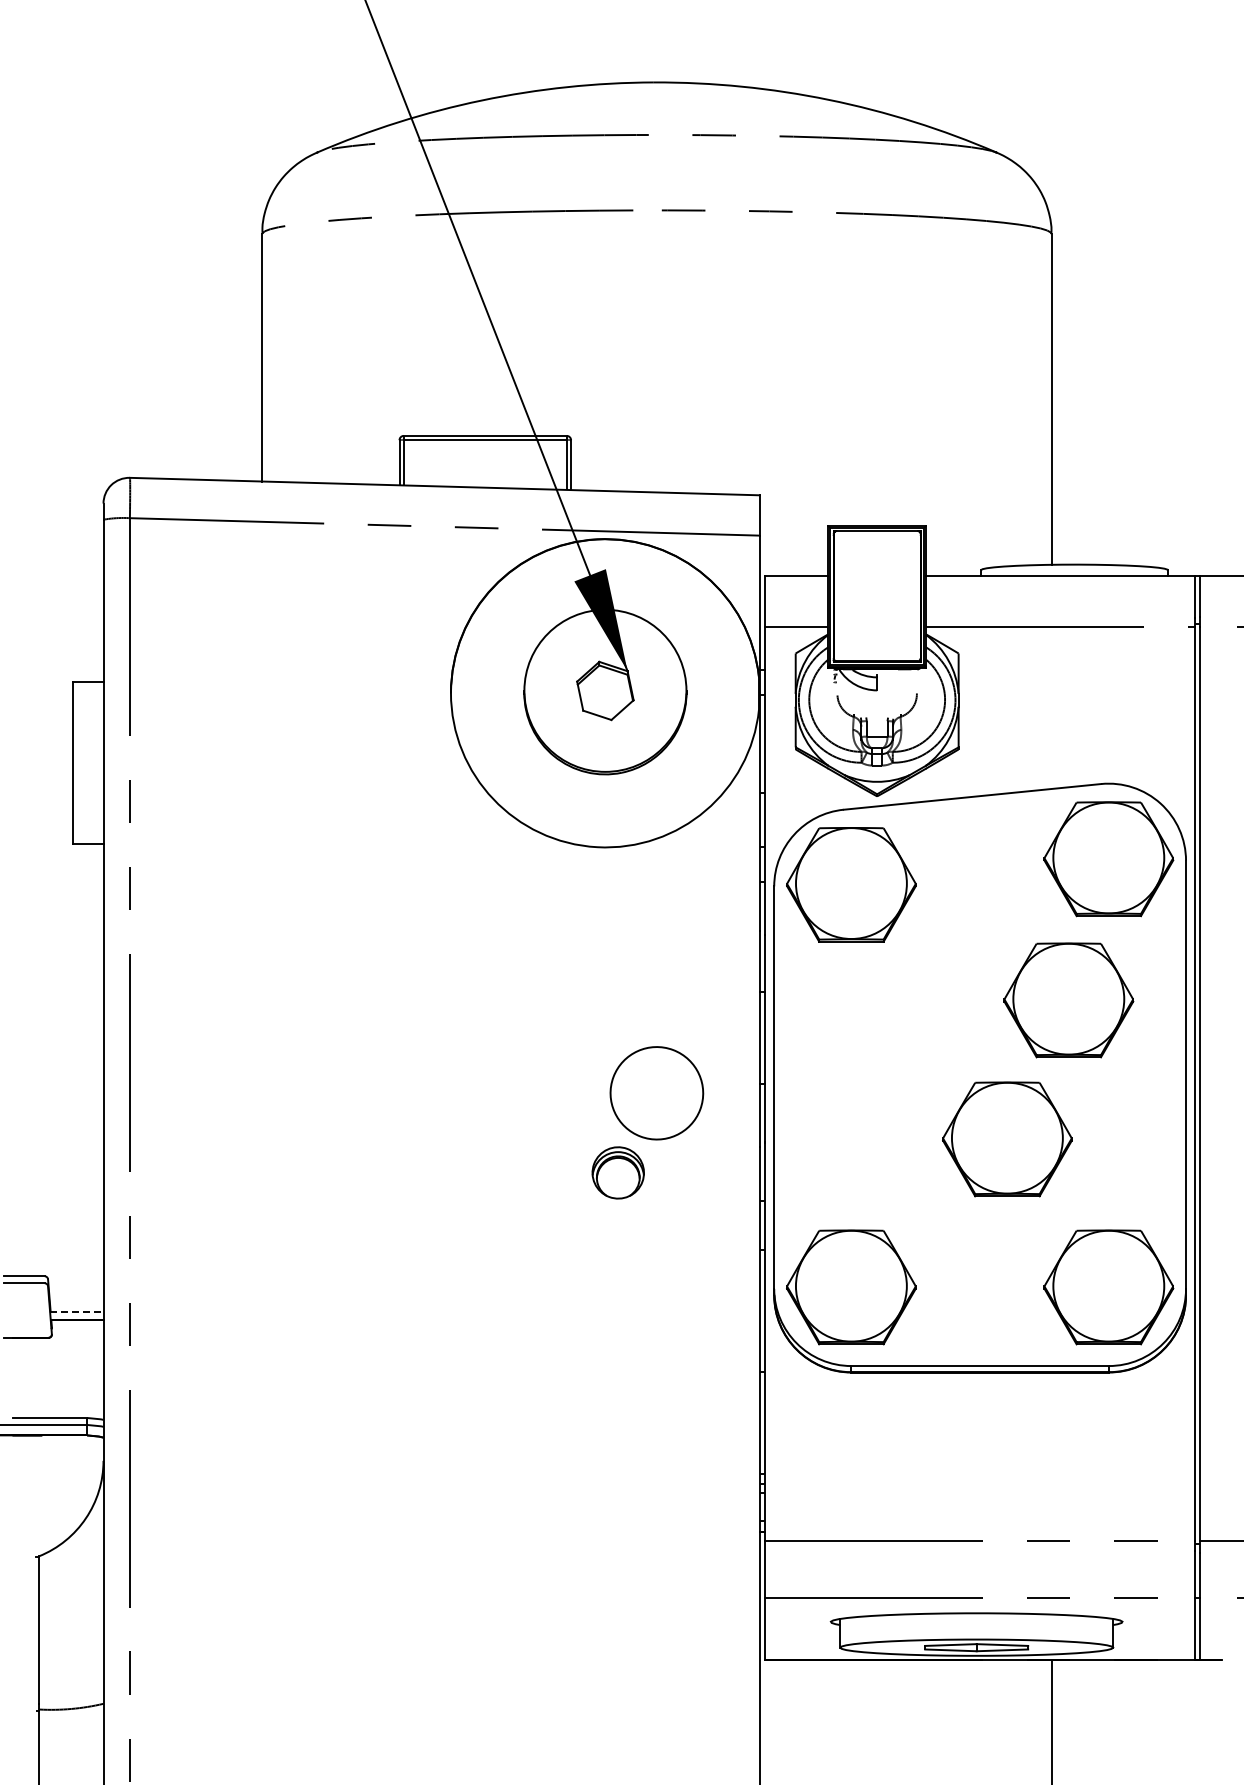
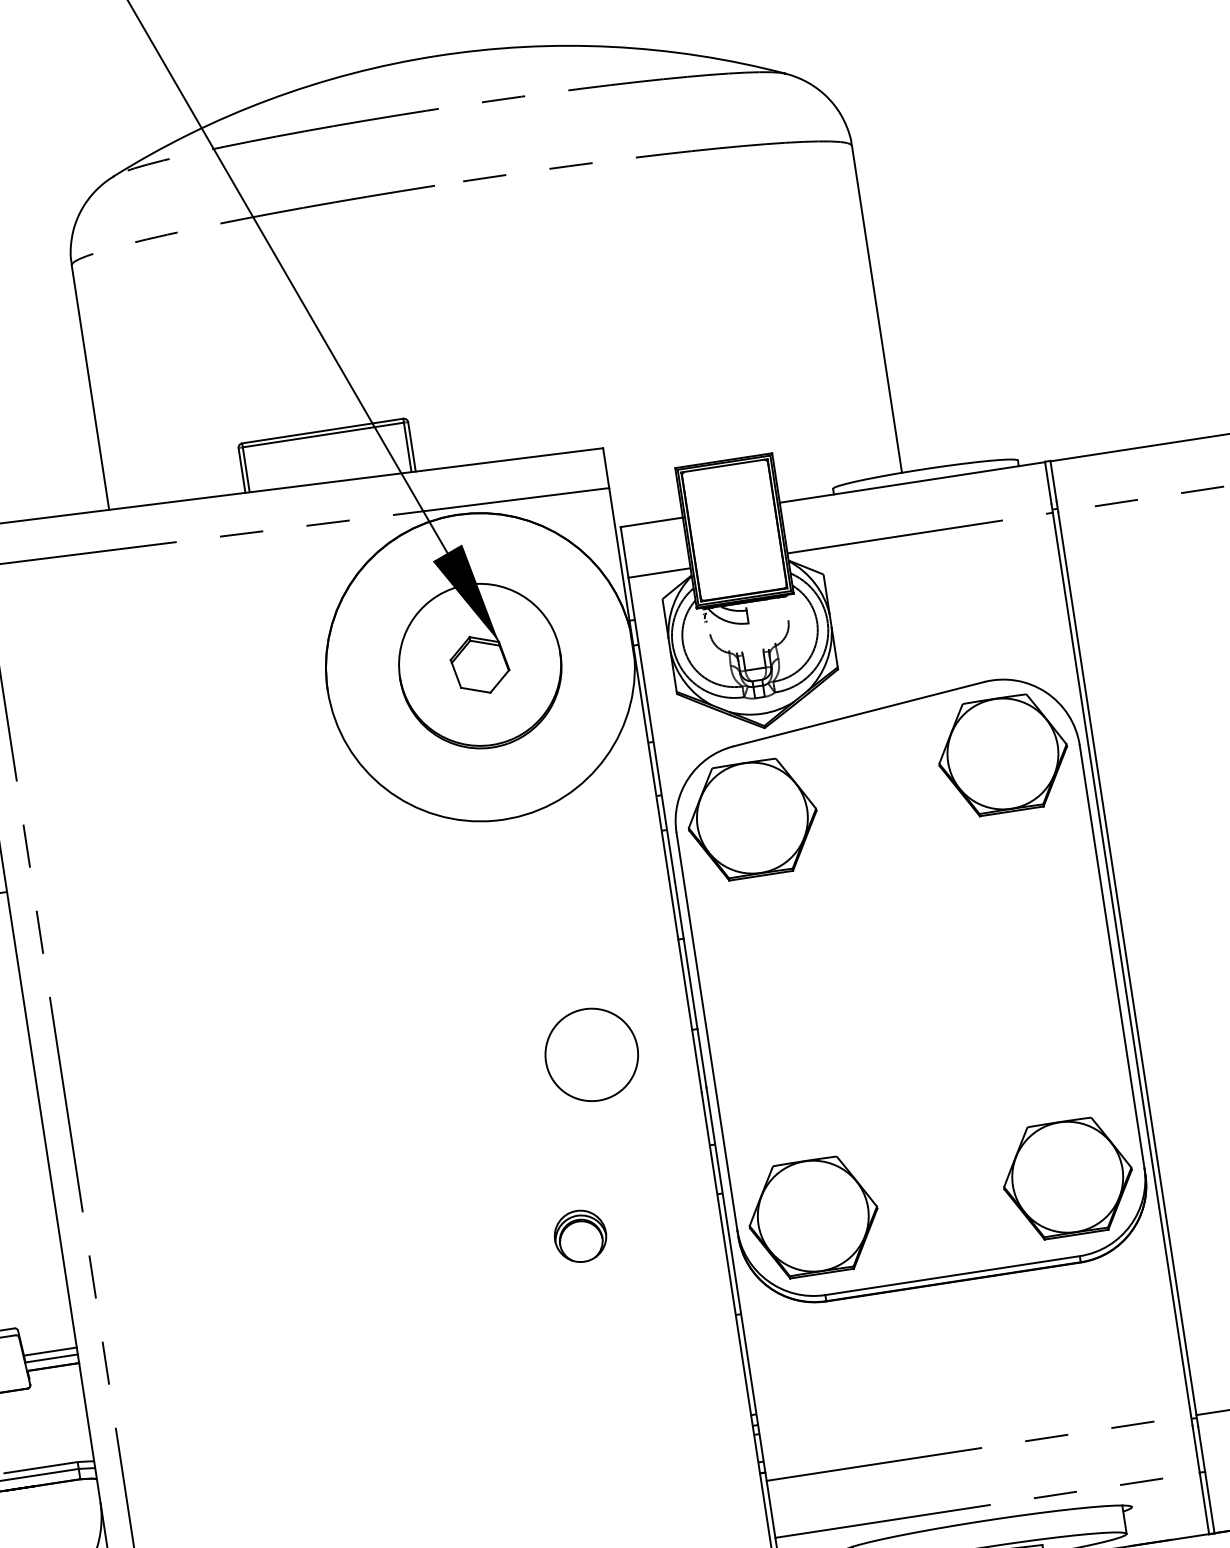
part: (1068, 1000) -> (984, 900), removed
part: (1007, 1139) -> (945, 1047), removed
part: (617, 1172) -> (579, 1236), moved
line: (76, 1304) -> (50, 1351), added
line: (76, 1311) -> (51, 1358), dashed -> solid

